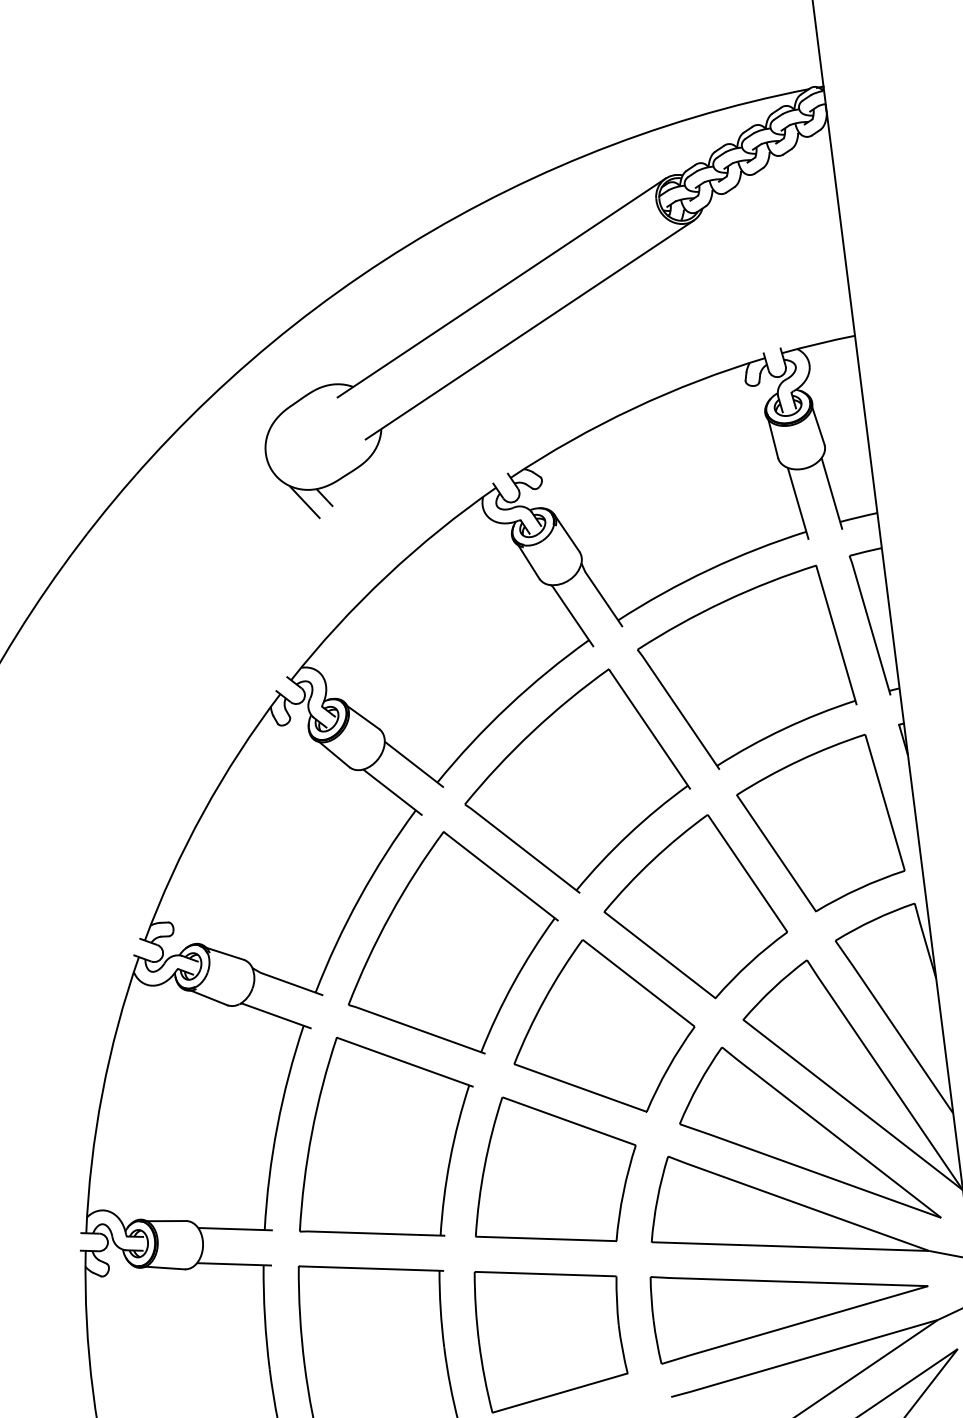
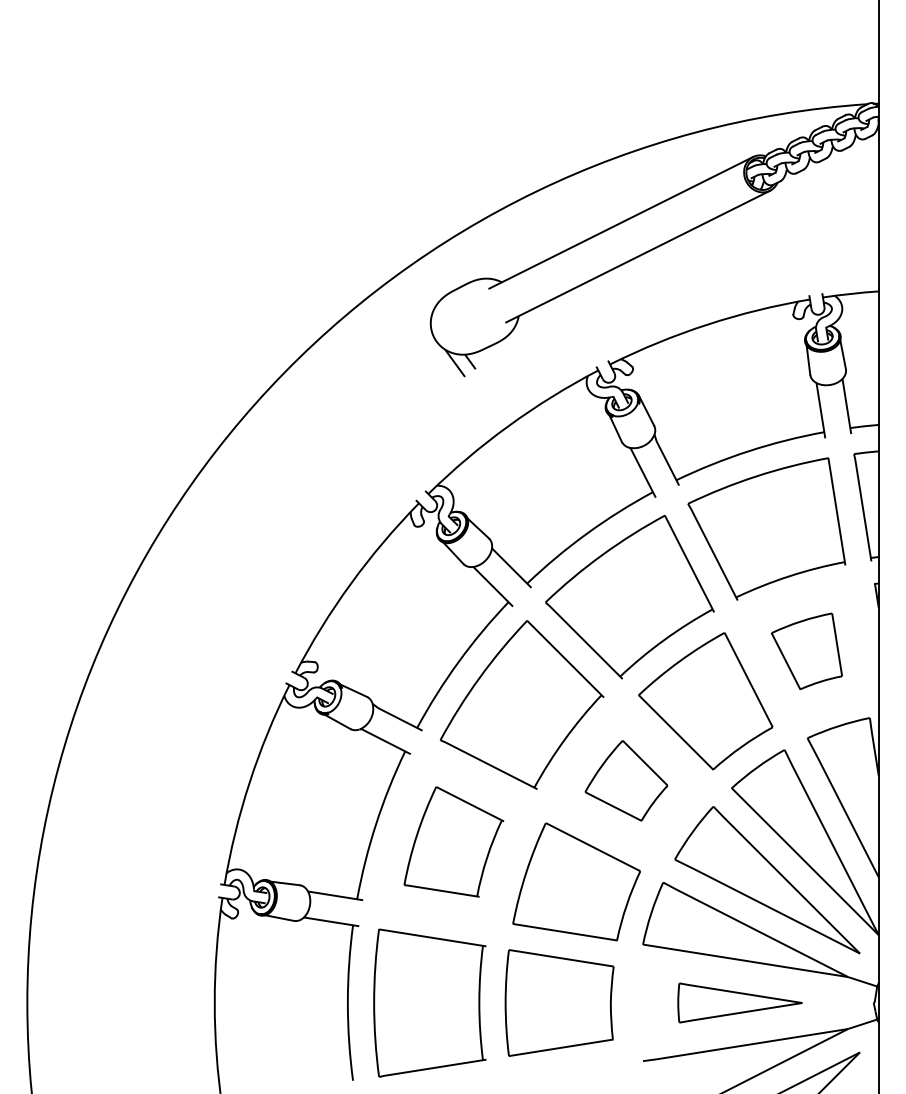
part: (819, 825) -> (806, 651), size x0.6
part: (602, 1027) -> (626, 780), size x0.6
part: (382, 1137) -> (453, 841), size x0.7
part: (789, 1302) -> (739, 1002), size x0.6

